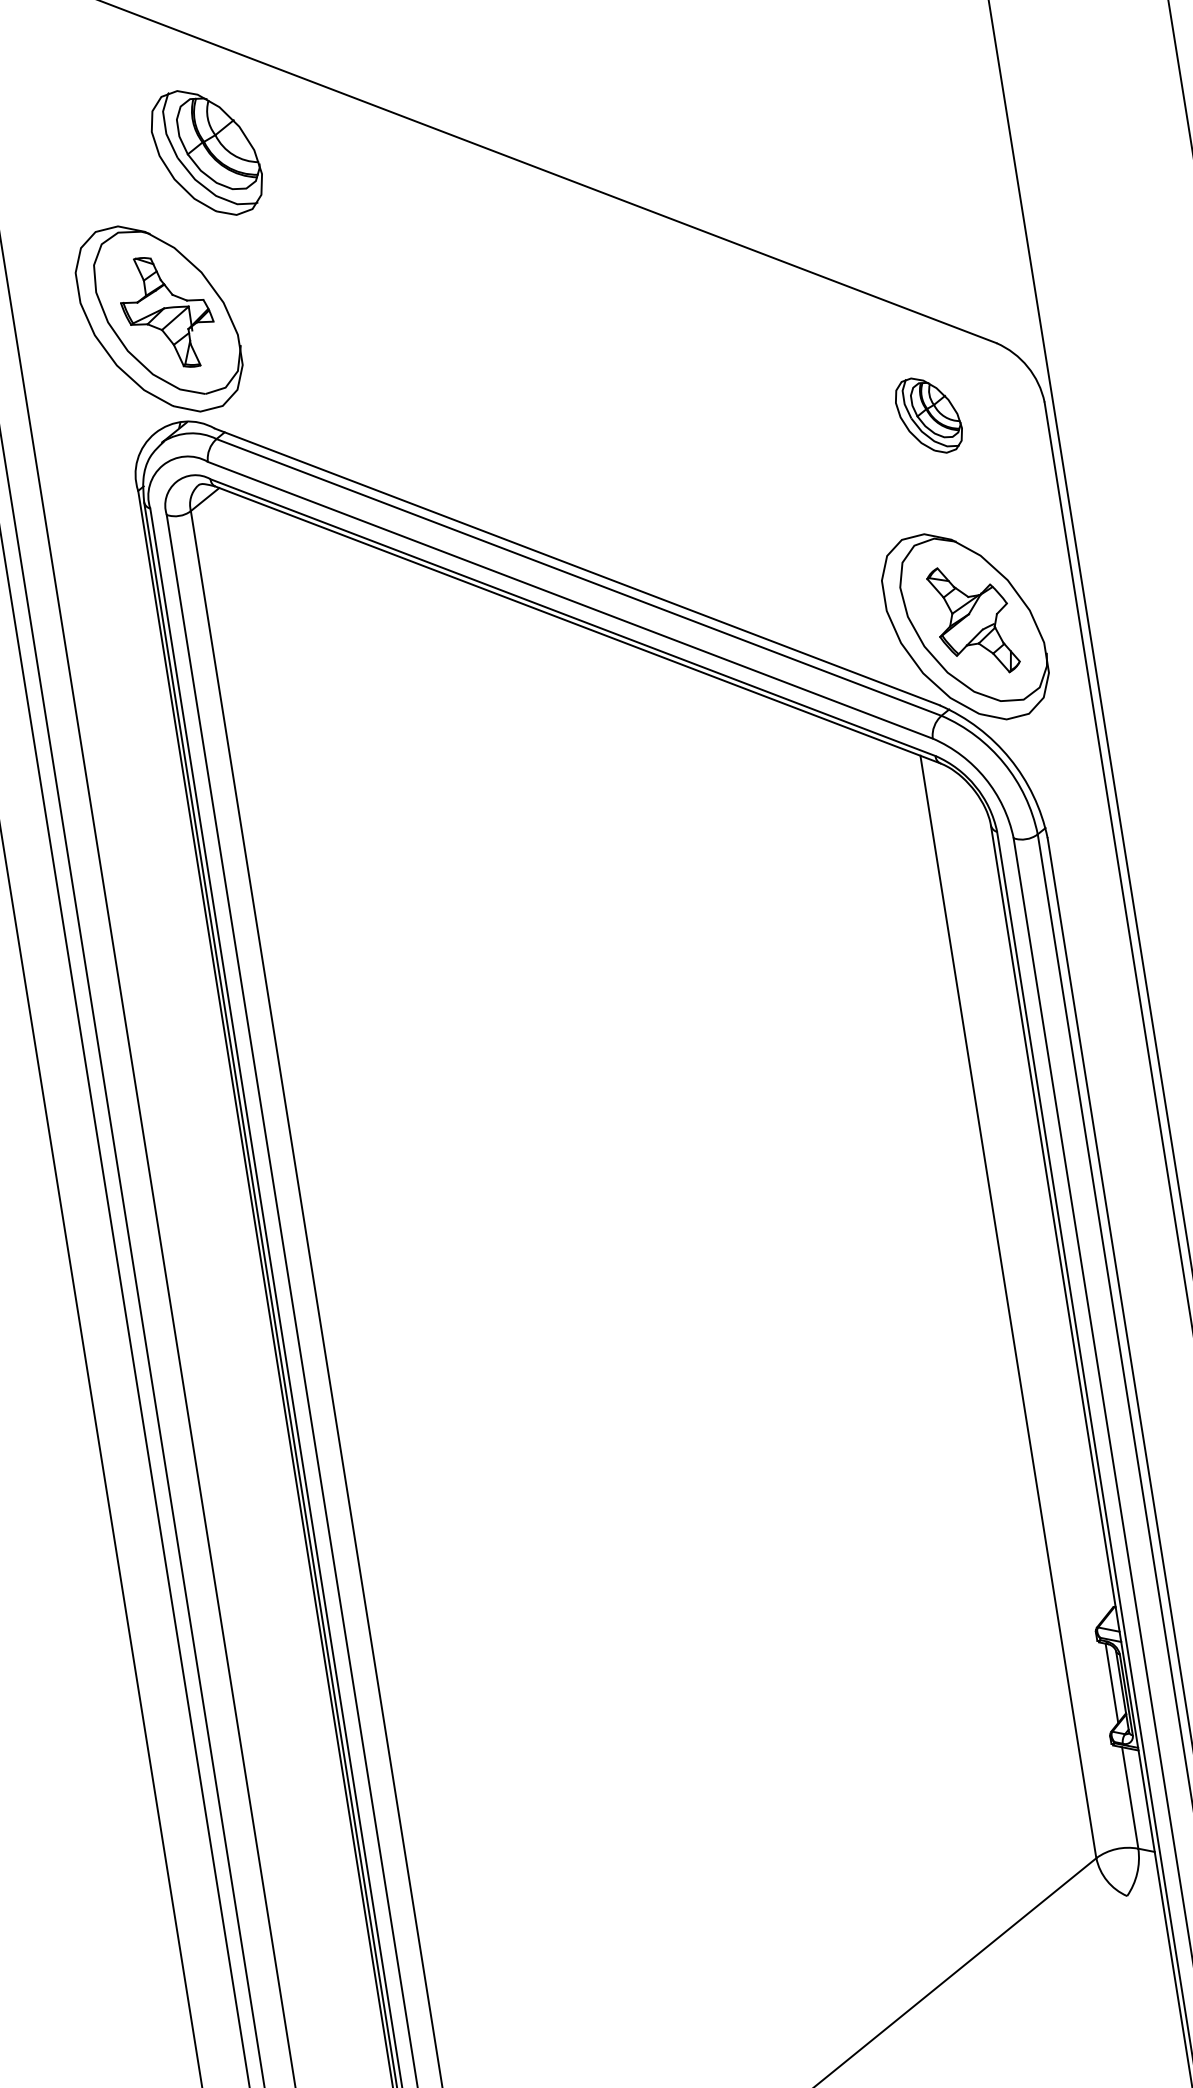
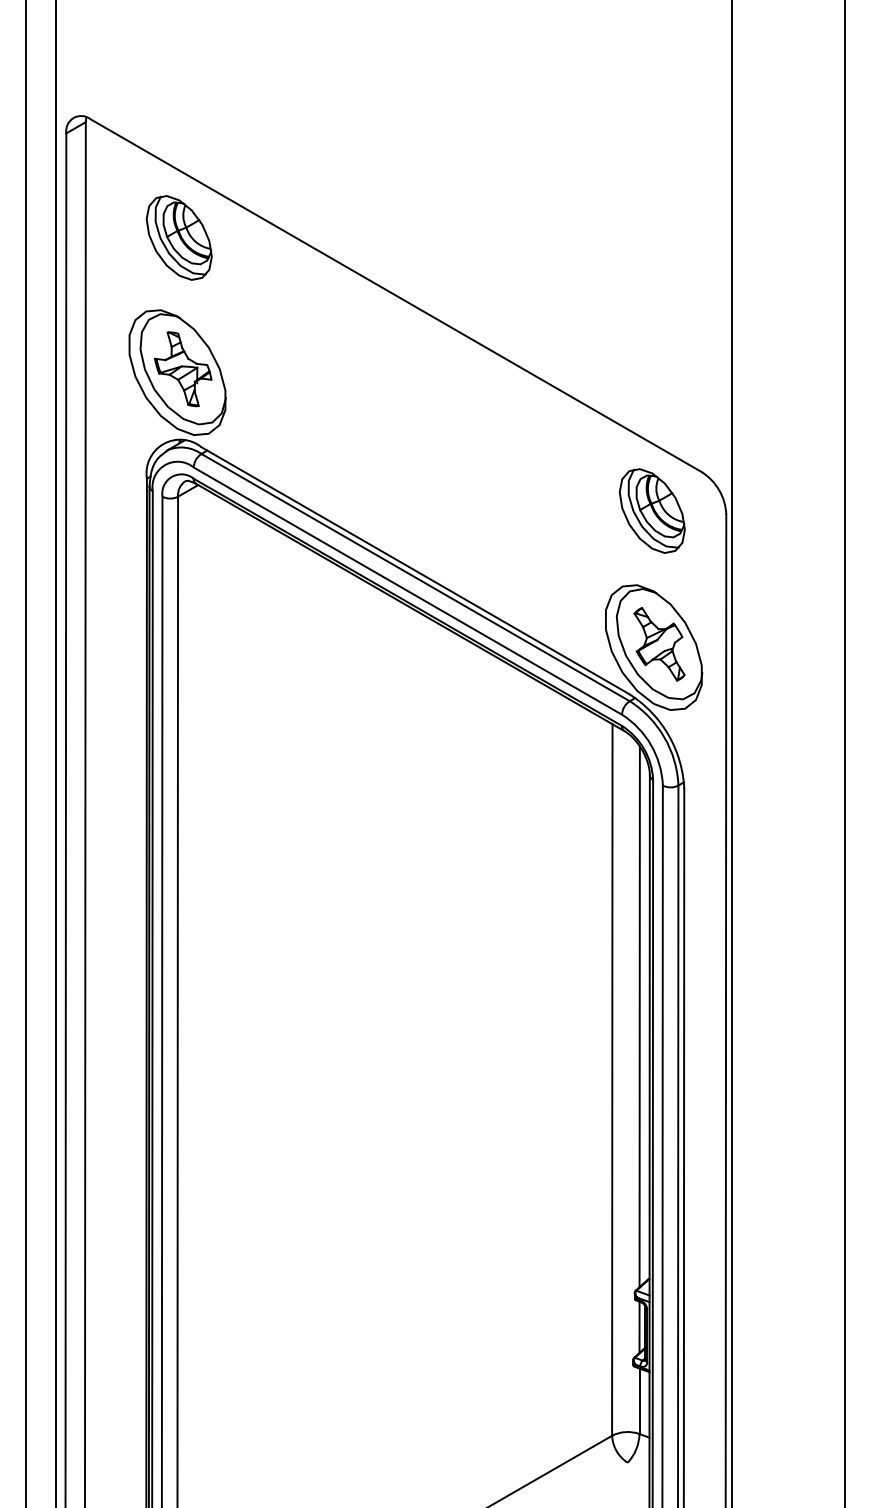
part: (205, 152) -> (178, 237), moved
part: (927, 414) -> (651, 510), size x1.67
line: (1034, 1201) -> (639, 1016), added

